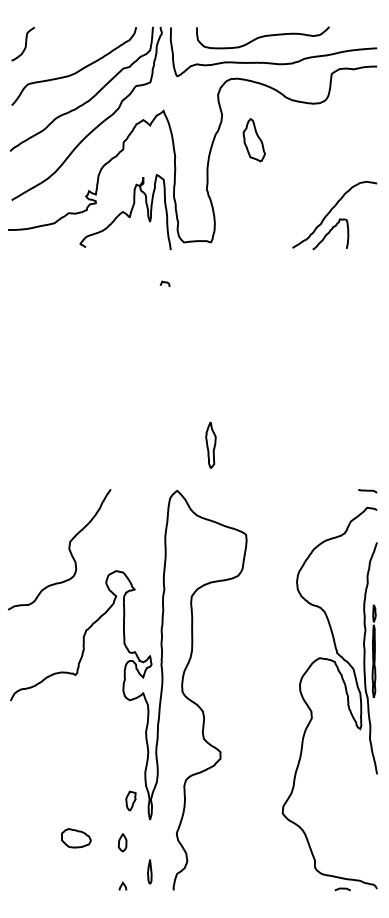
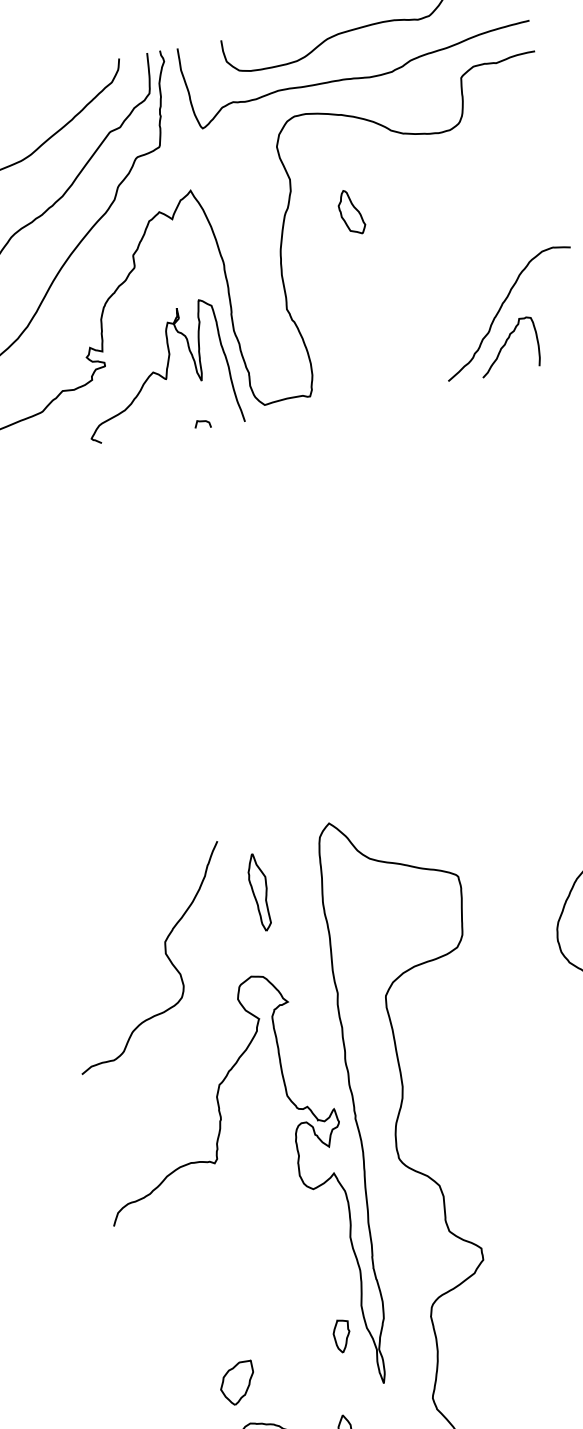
part: (253, 140) -> (350, 212), size x0.62
curve: (164, 283) -> (201, 423), moved
part: (210, 444) -> (258, 891), moved
part: (130, 800) -> (341, 1335), moved
part: (65, 804) -> (237, 1383), added

